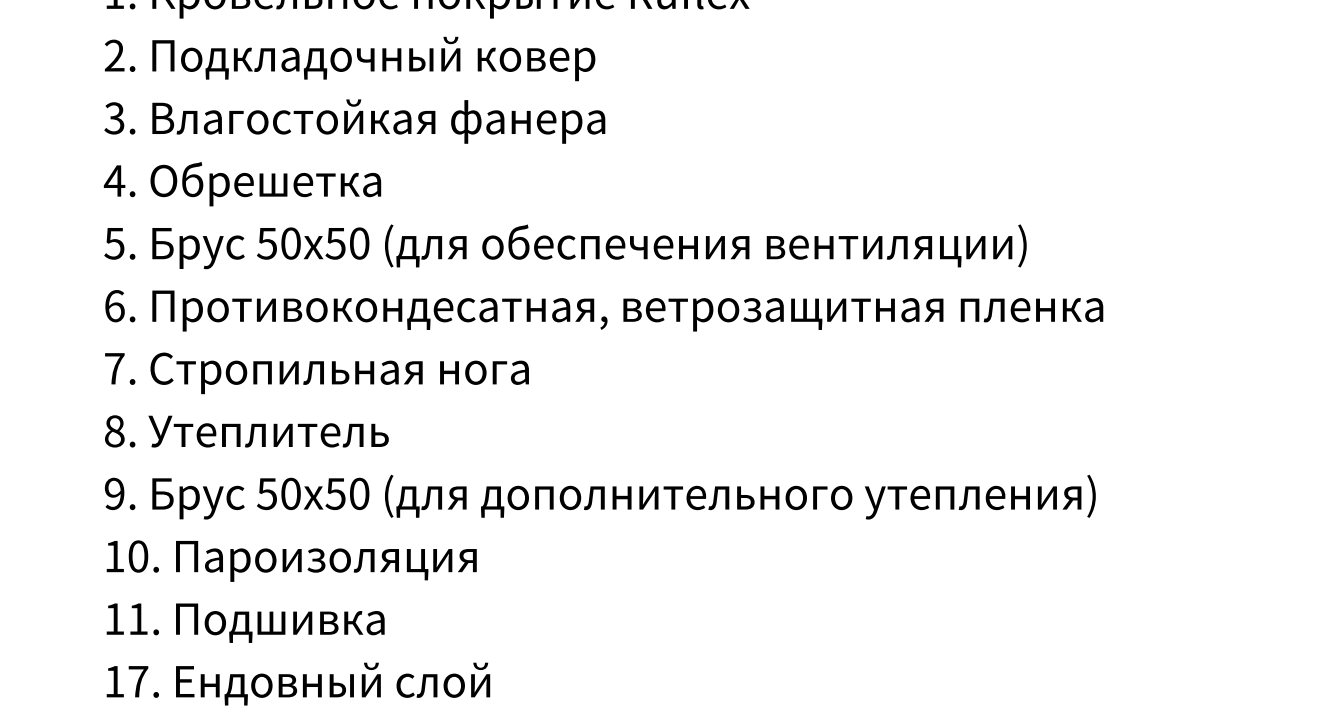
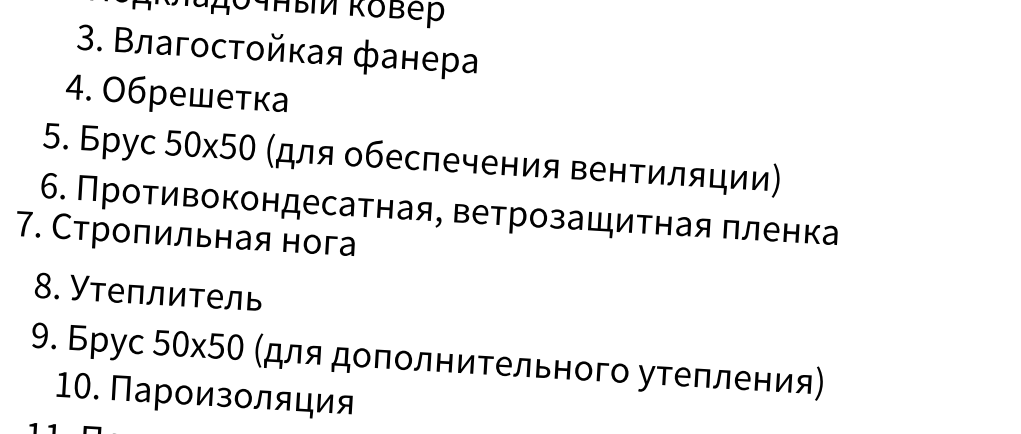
text: (354, 121) -> (276, 51), moved
text: (242, 184) -> (176, 95), moved
text: (316, 373) -> (185, 237), moved
text: (291, 560) -> (204, 396), moved

